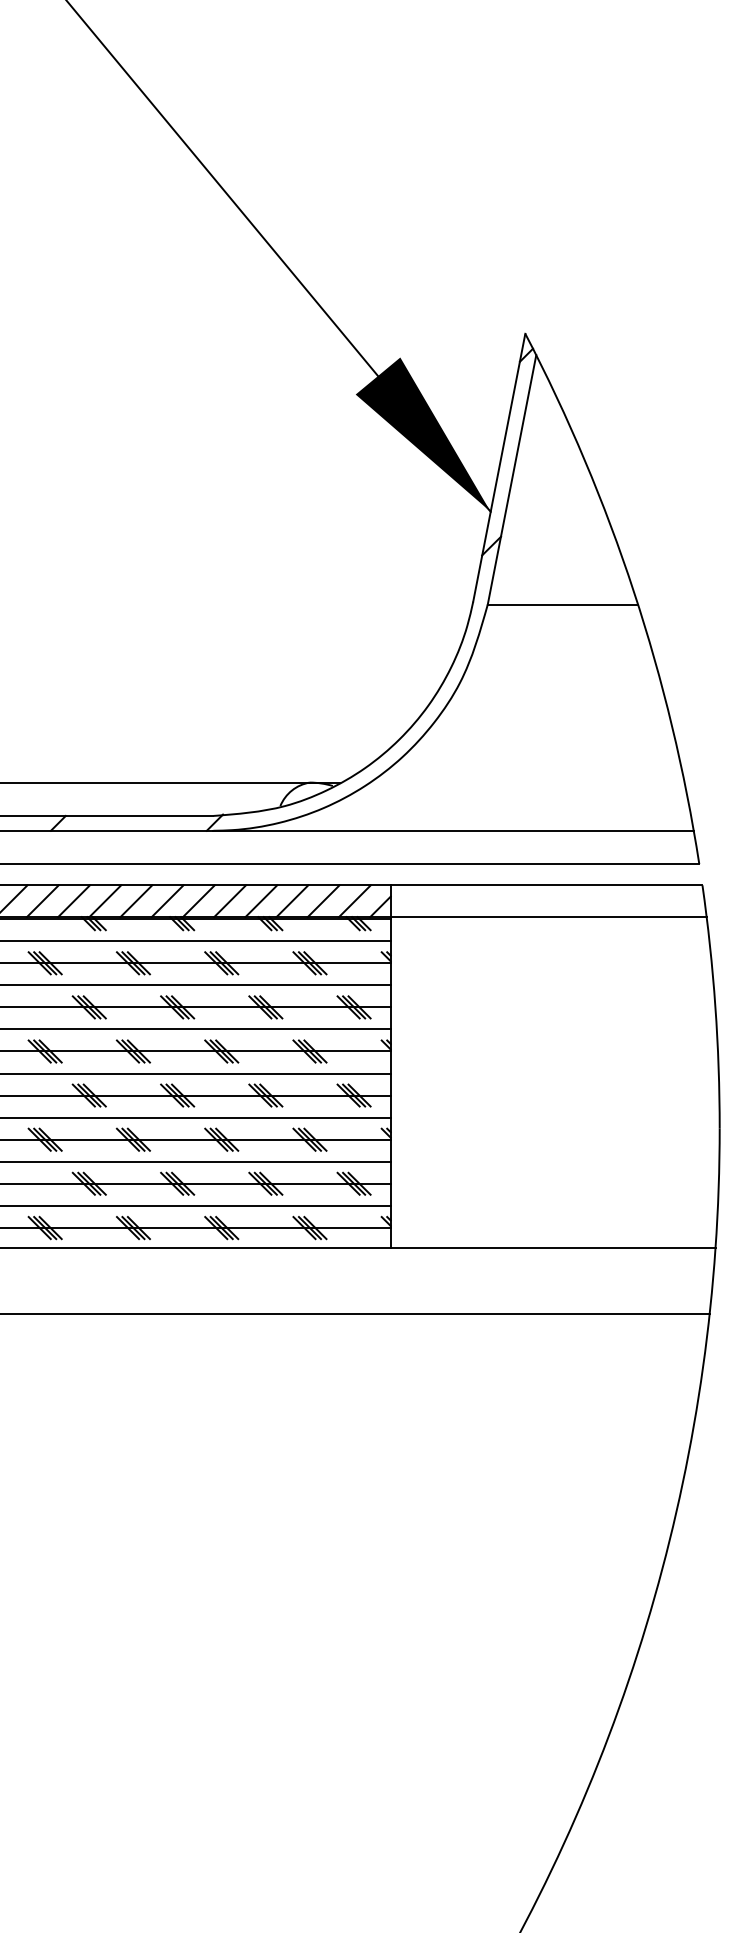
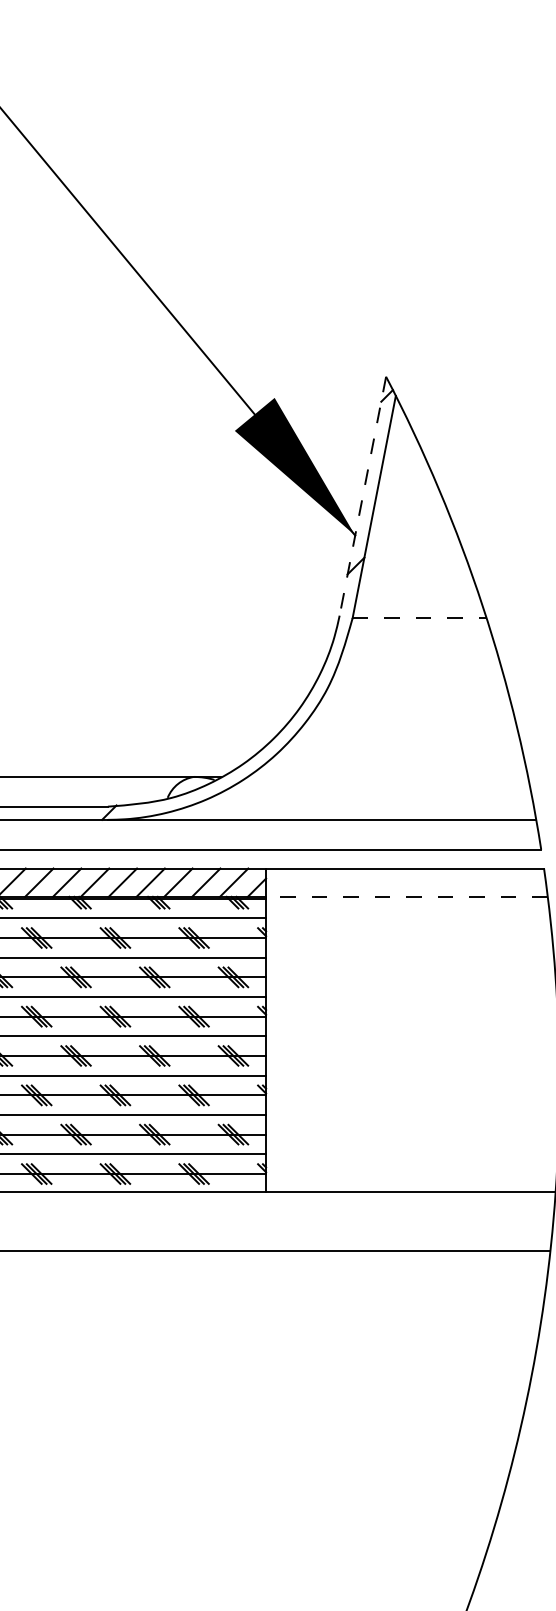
line: (499, 468) -> (363, 496), solid -> dashed
line: (563, 604) -> (420, 618), solid -> dashed
line: (548, 917) -> (406, 897), solid -> dashed

